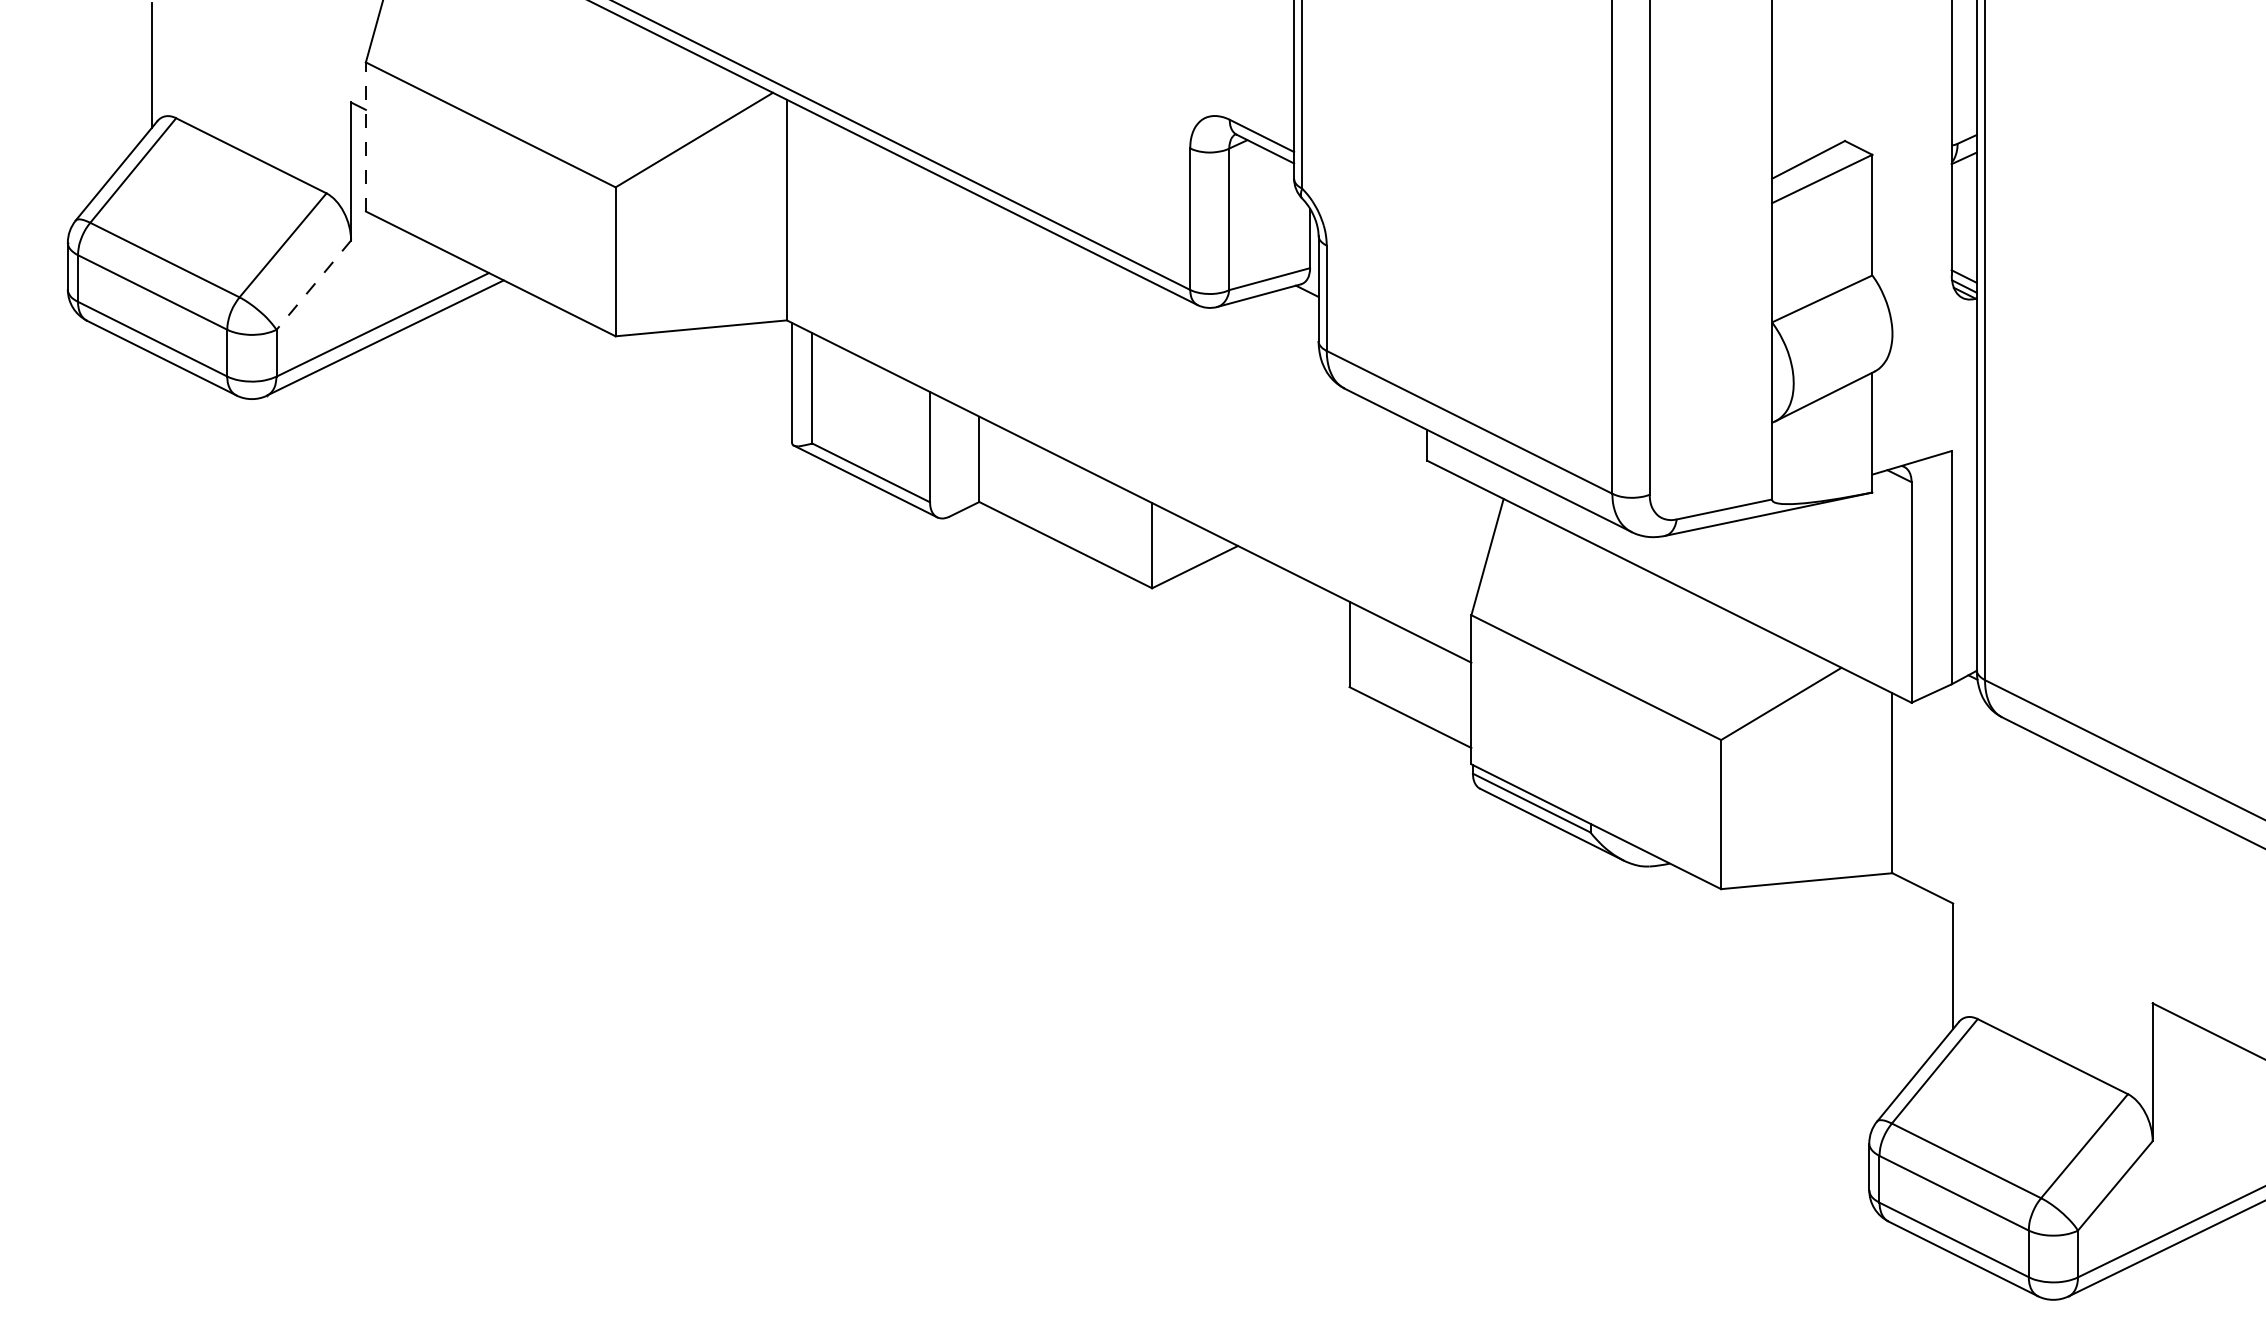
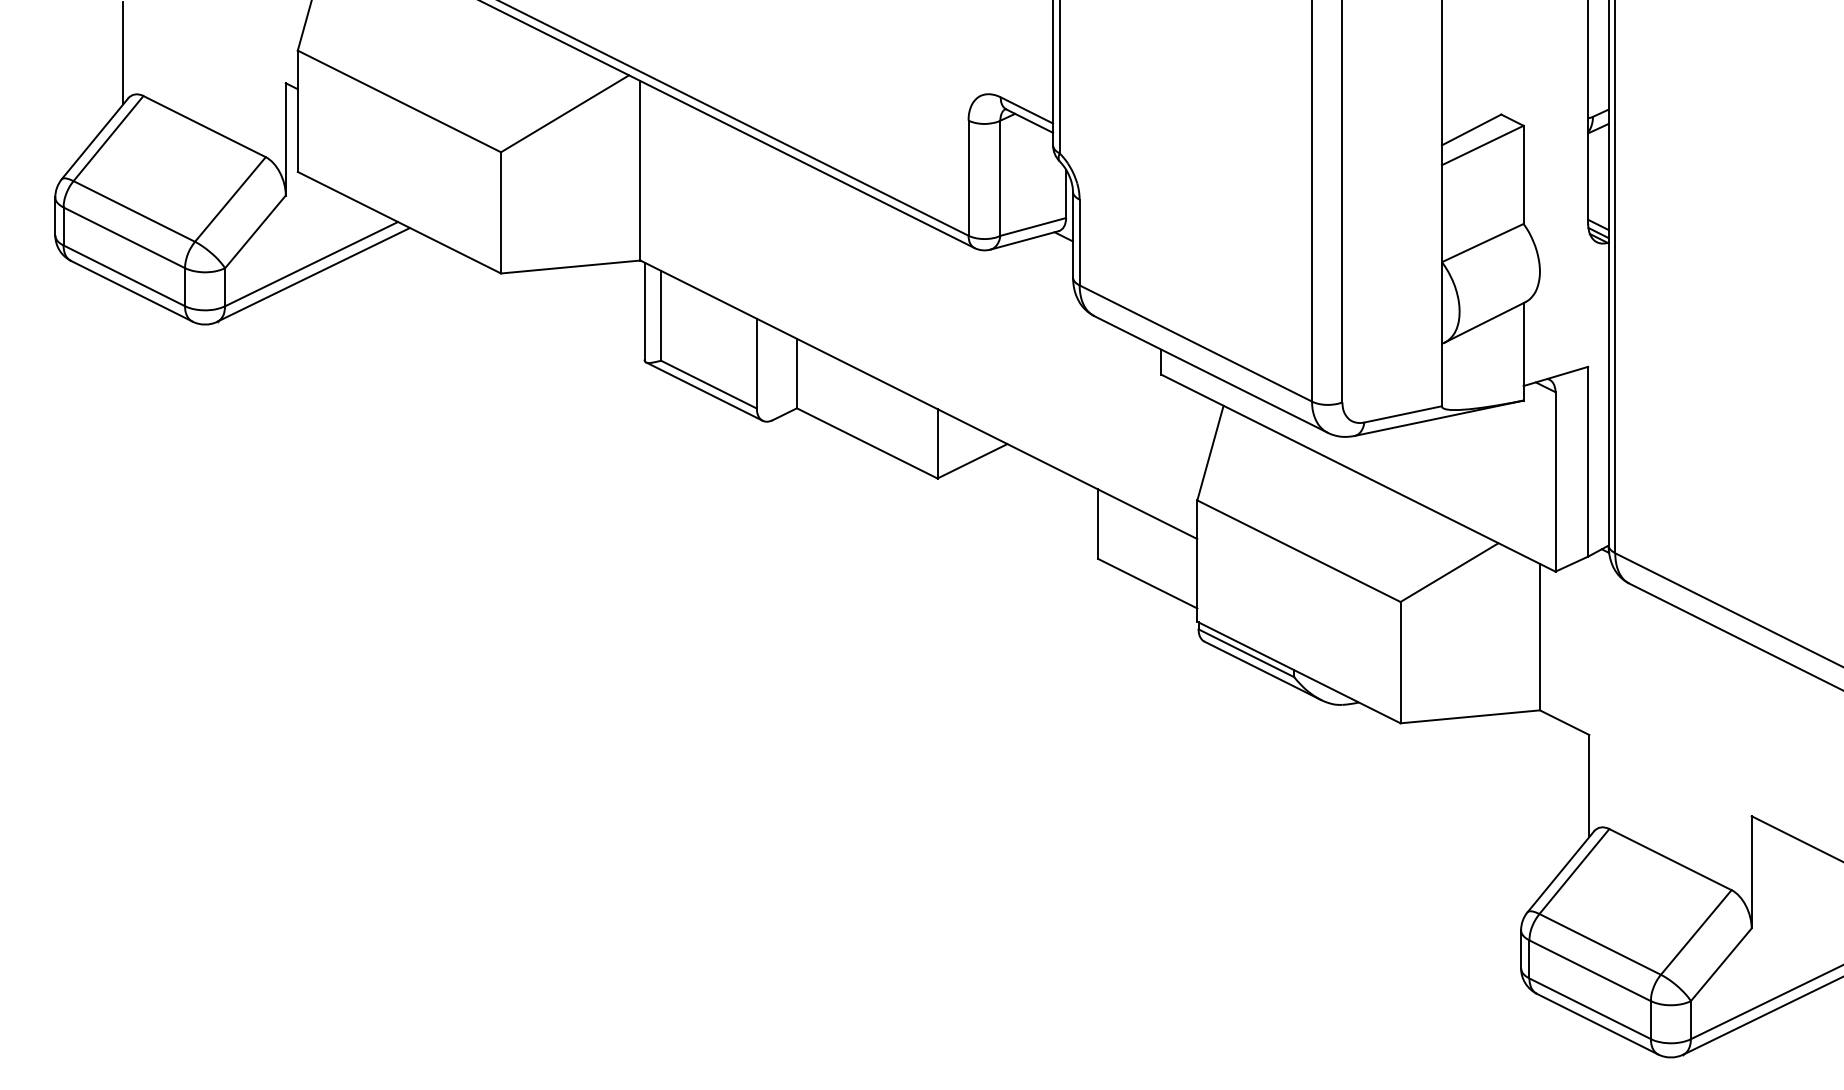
line: (365, 137) -> (297, 111), dashed -> solid
line: (313, 285) -> (255, 232), dashed -> solid

